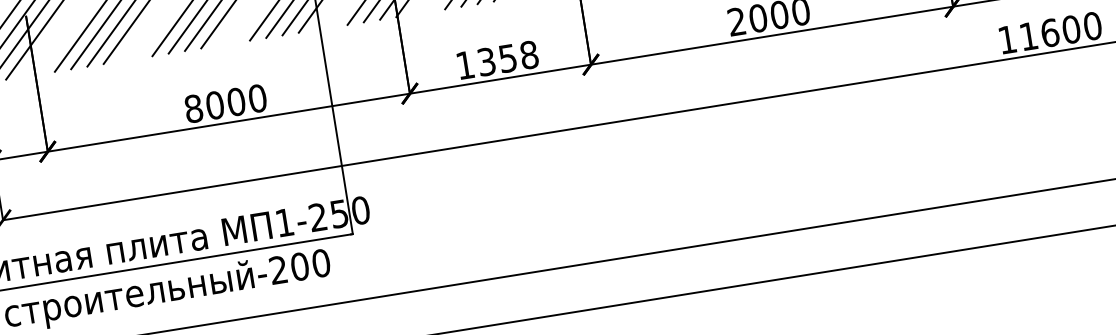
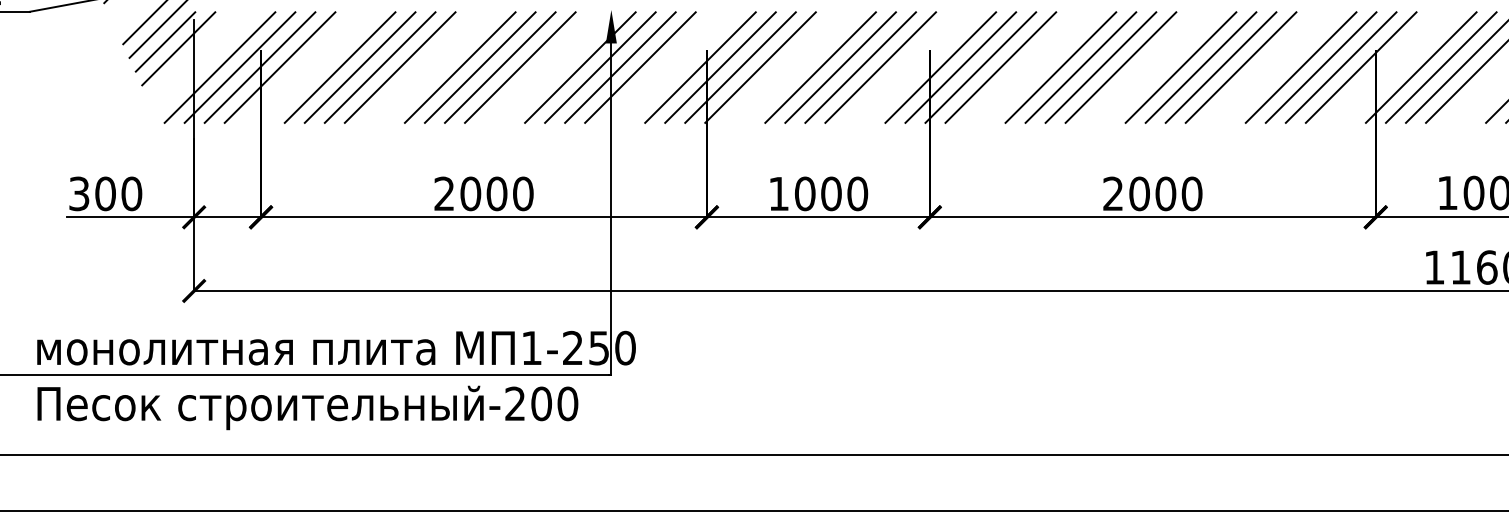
text: (508, 58) -> (831, 193), 1358 -> 1000
text: (193, 108) -> (444, 193), 8000 -> 2000

